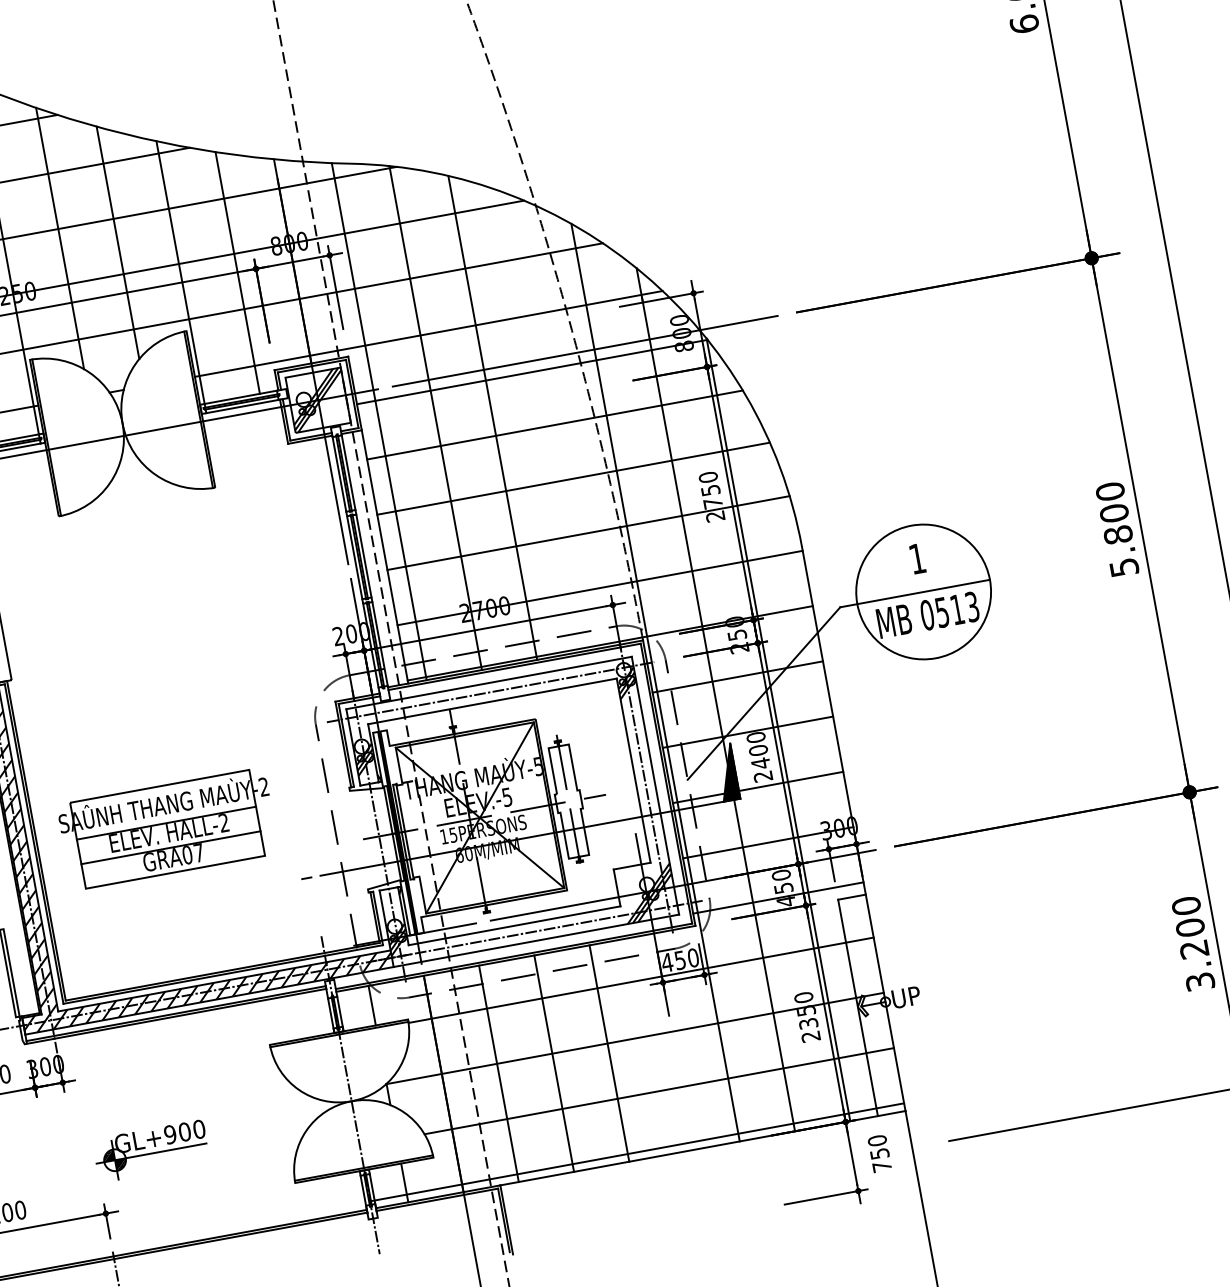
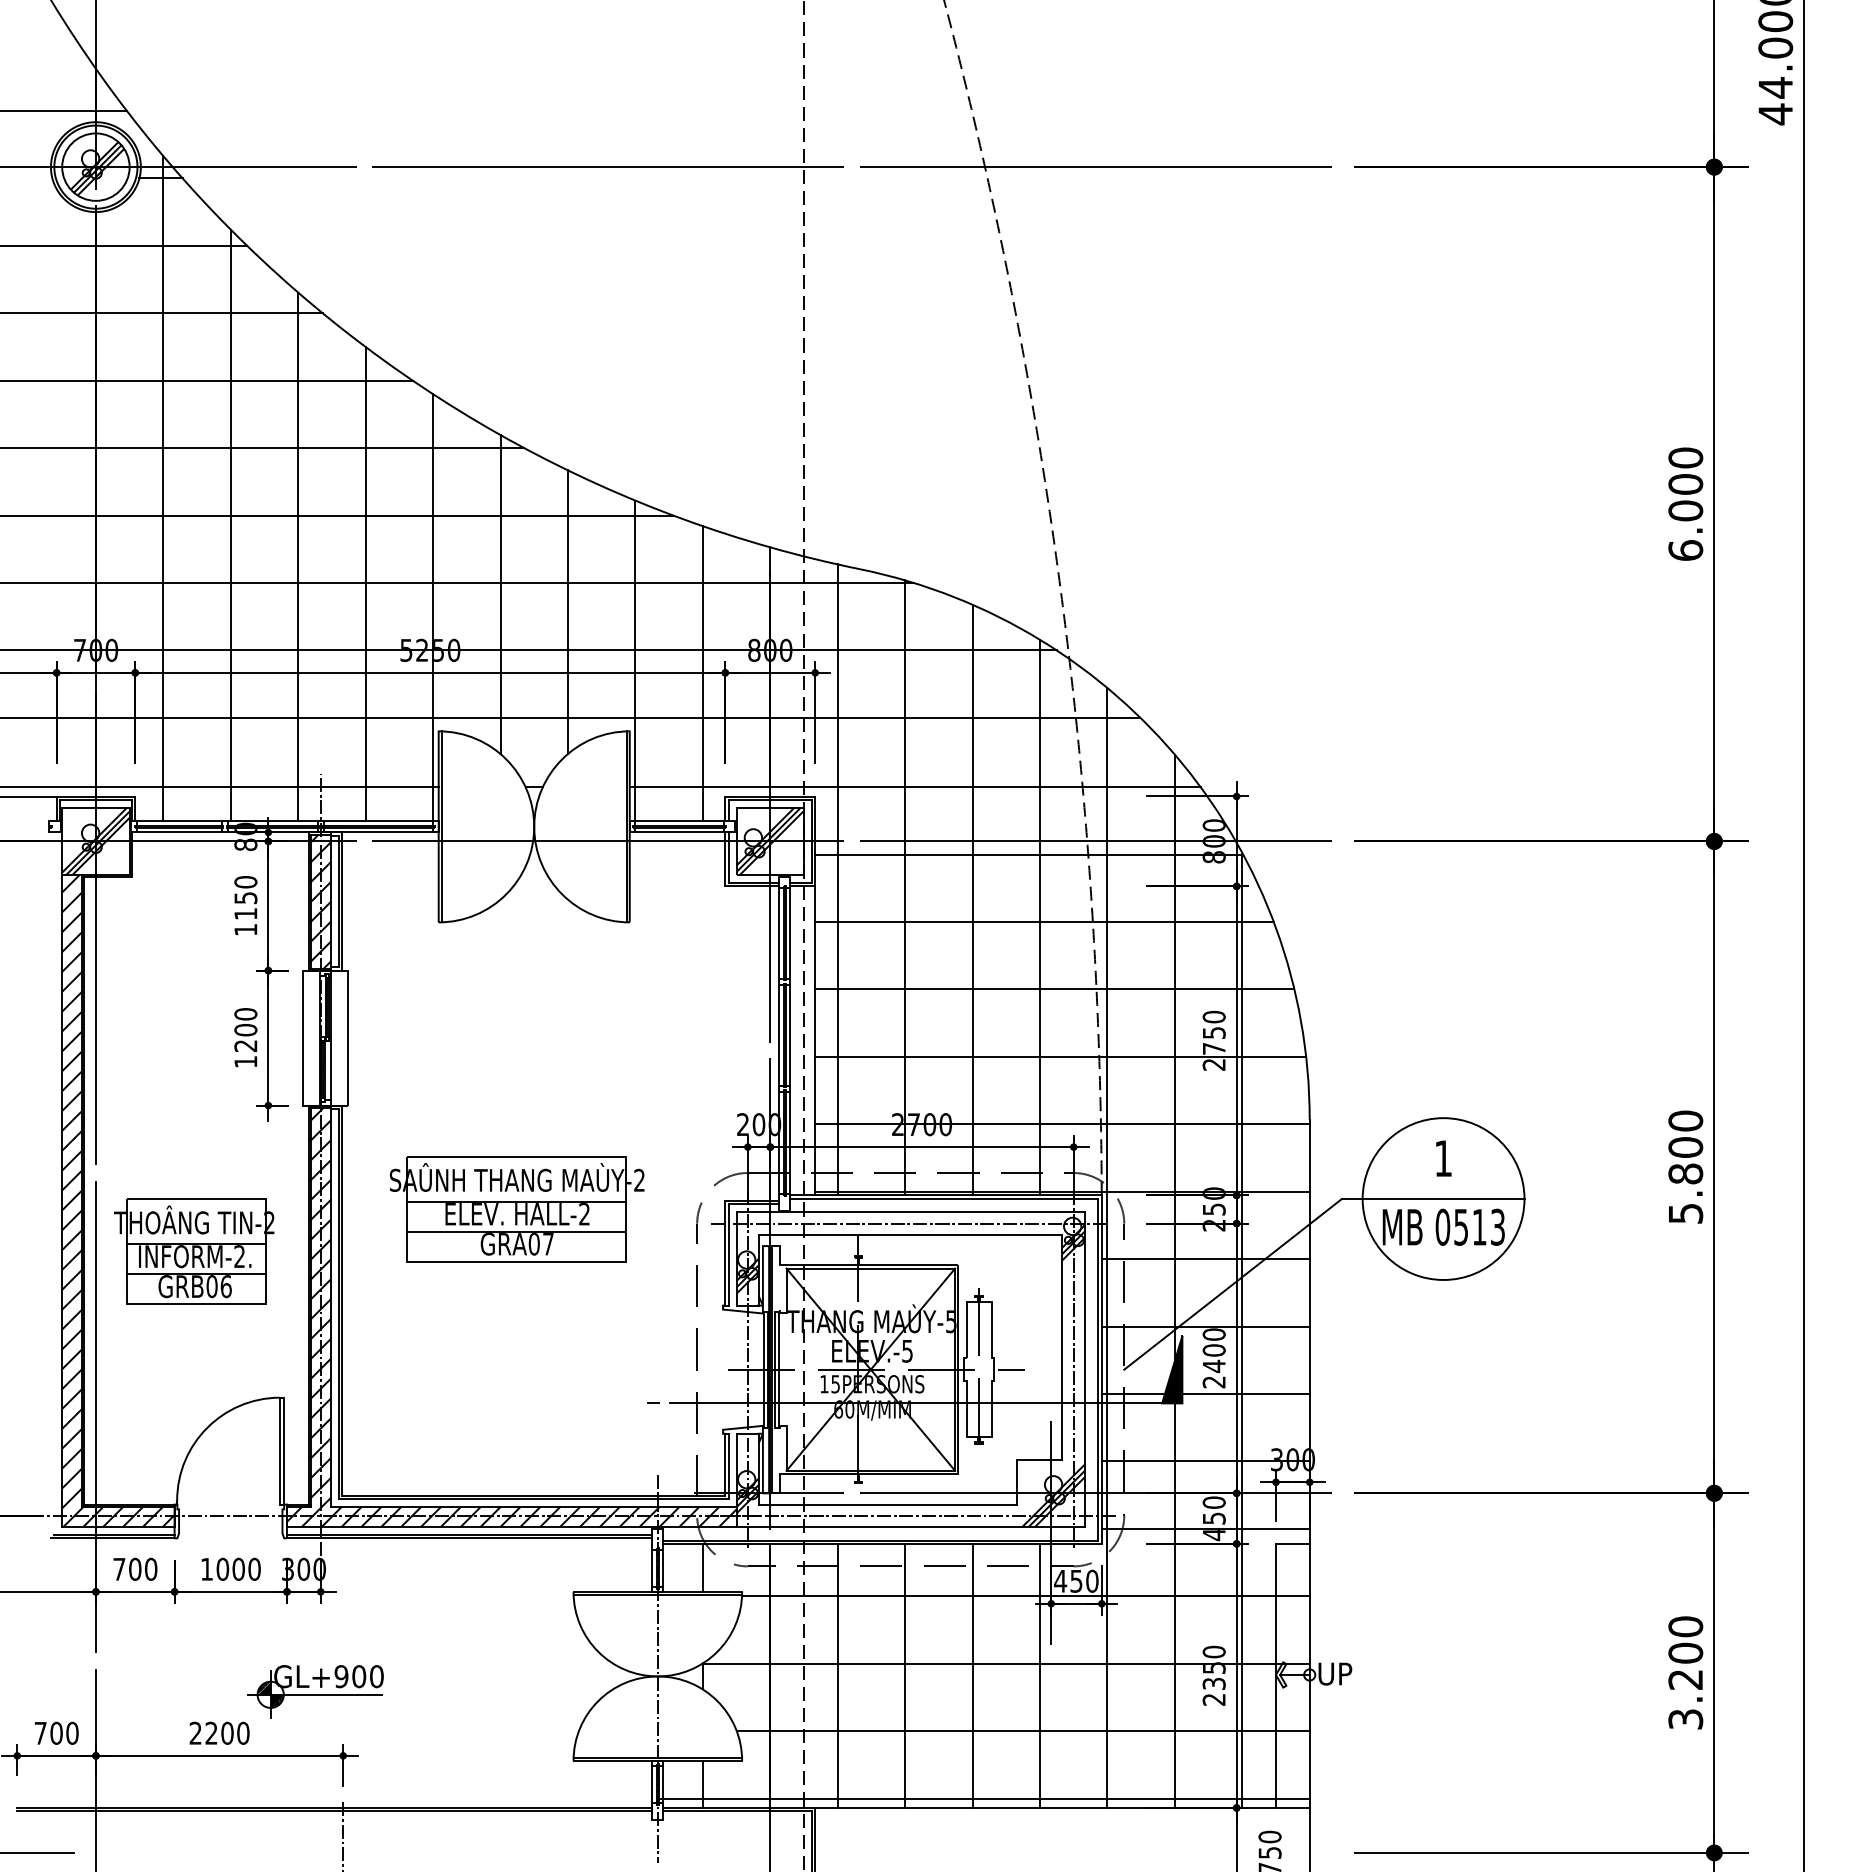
line: (550, 422) -> (1039, 917), added
part: (167, 829) -> (516, 1209), moved
line: (664, 1043) -> (1039, 1675), added
part: (151, 1150) -> (315, 1691), moved

